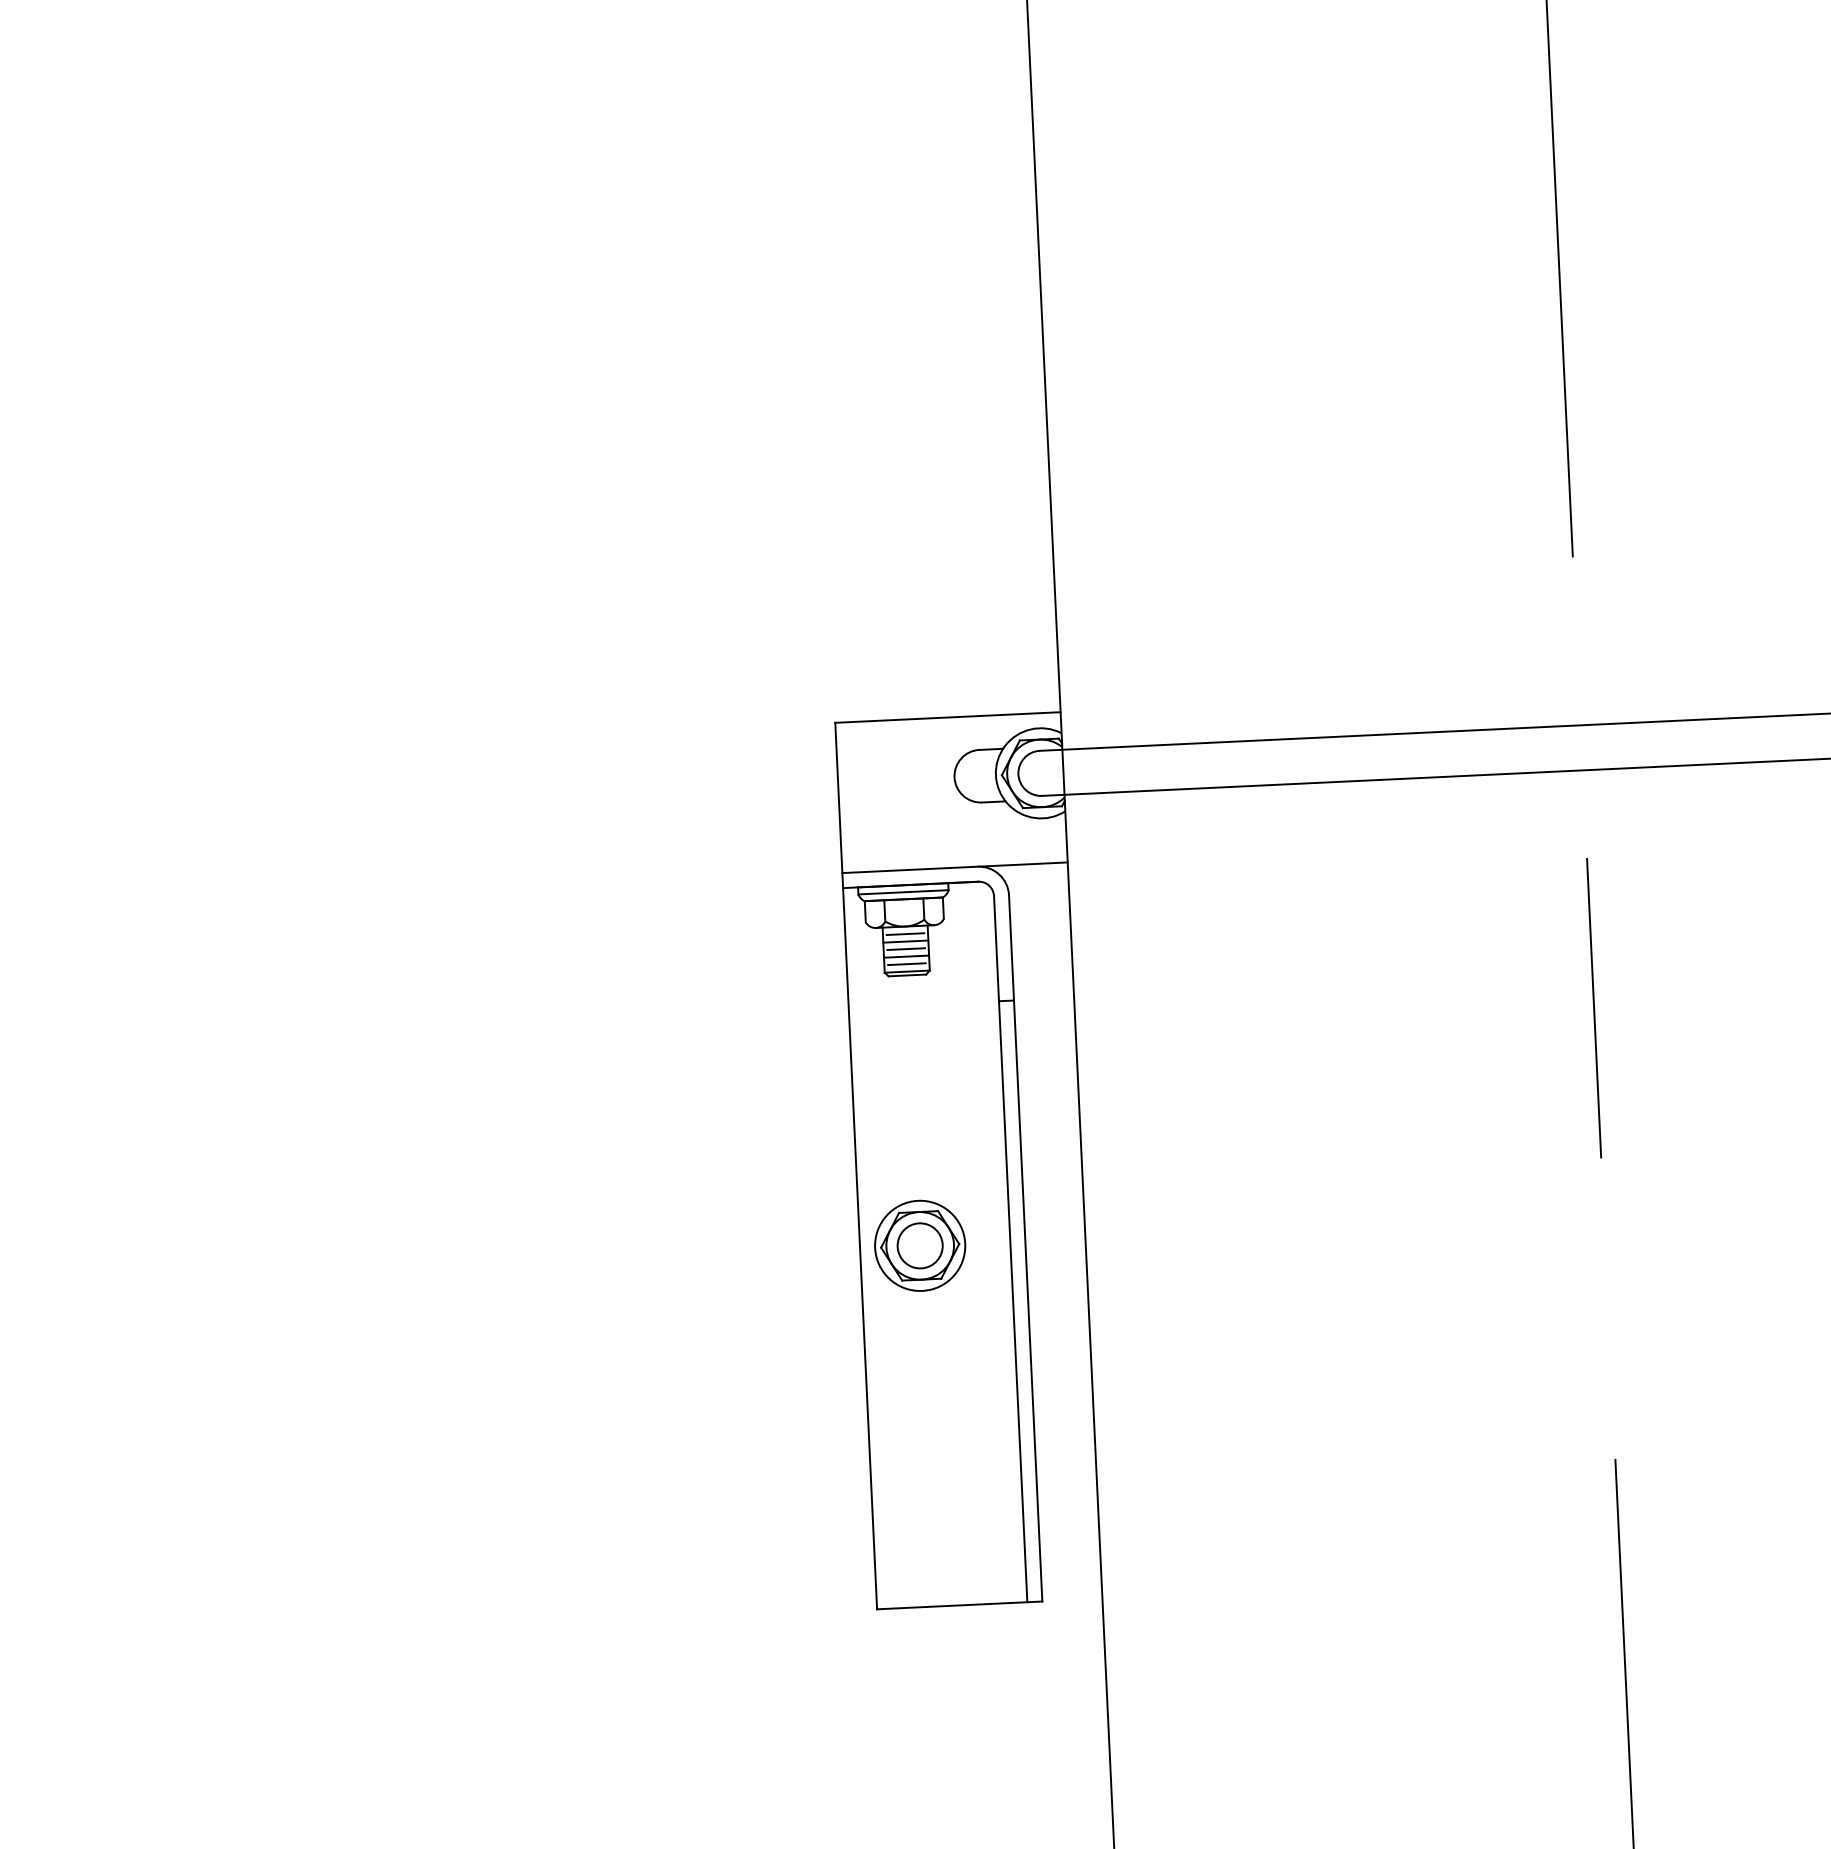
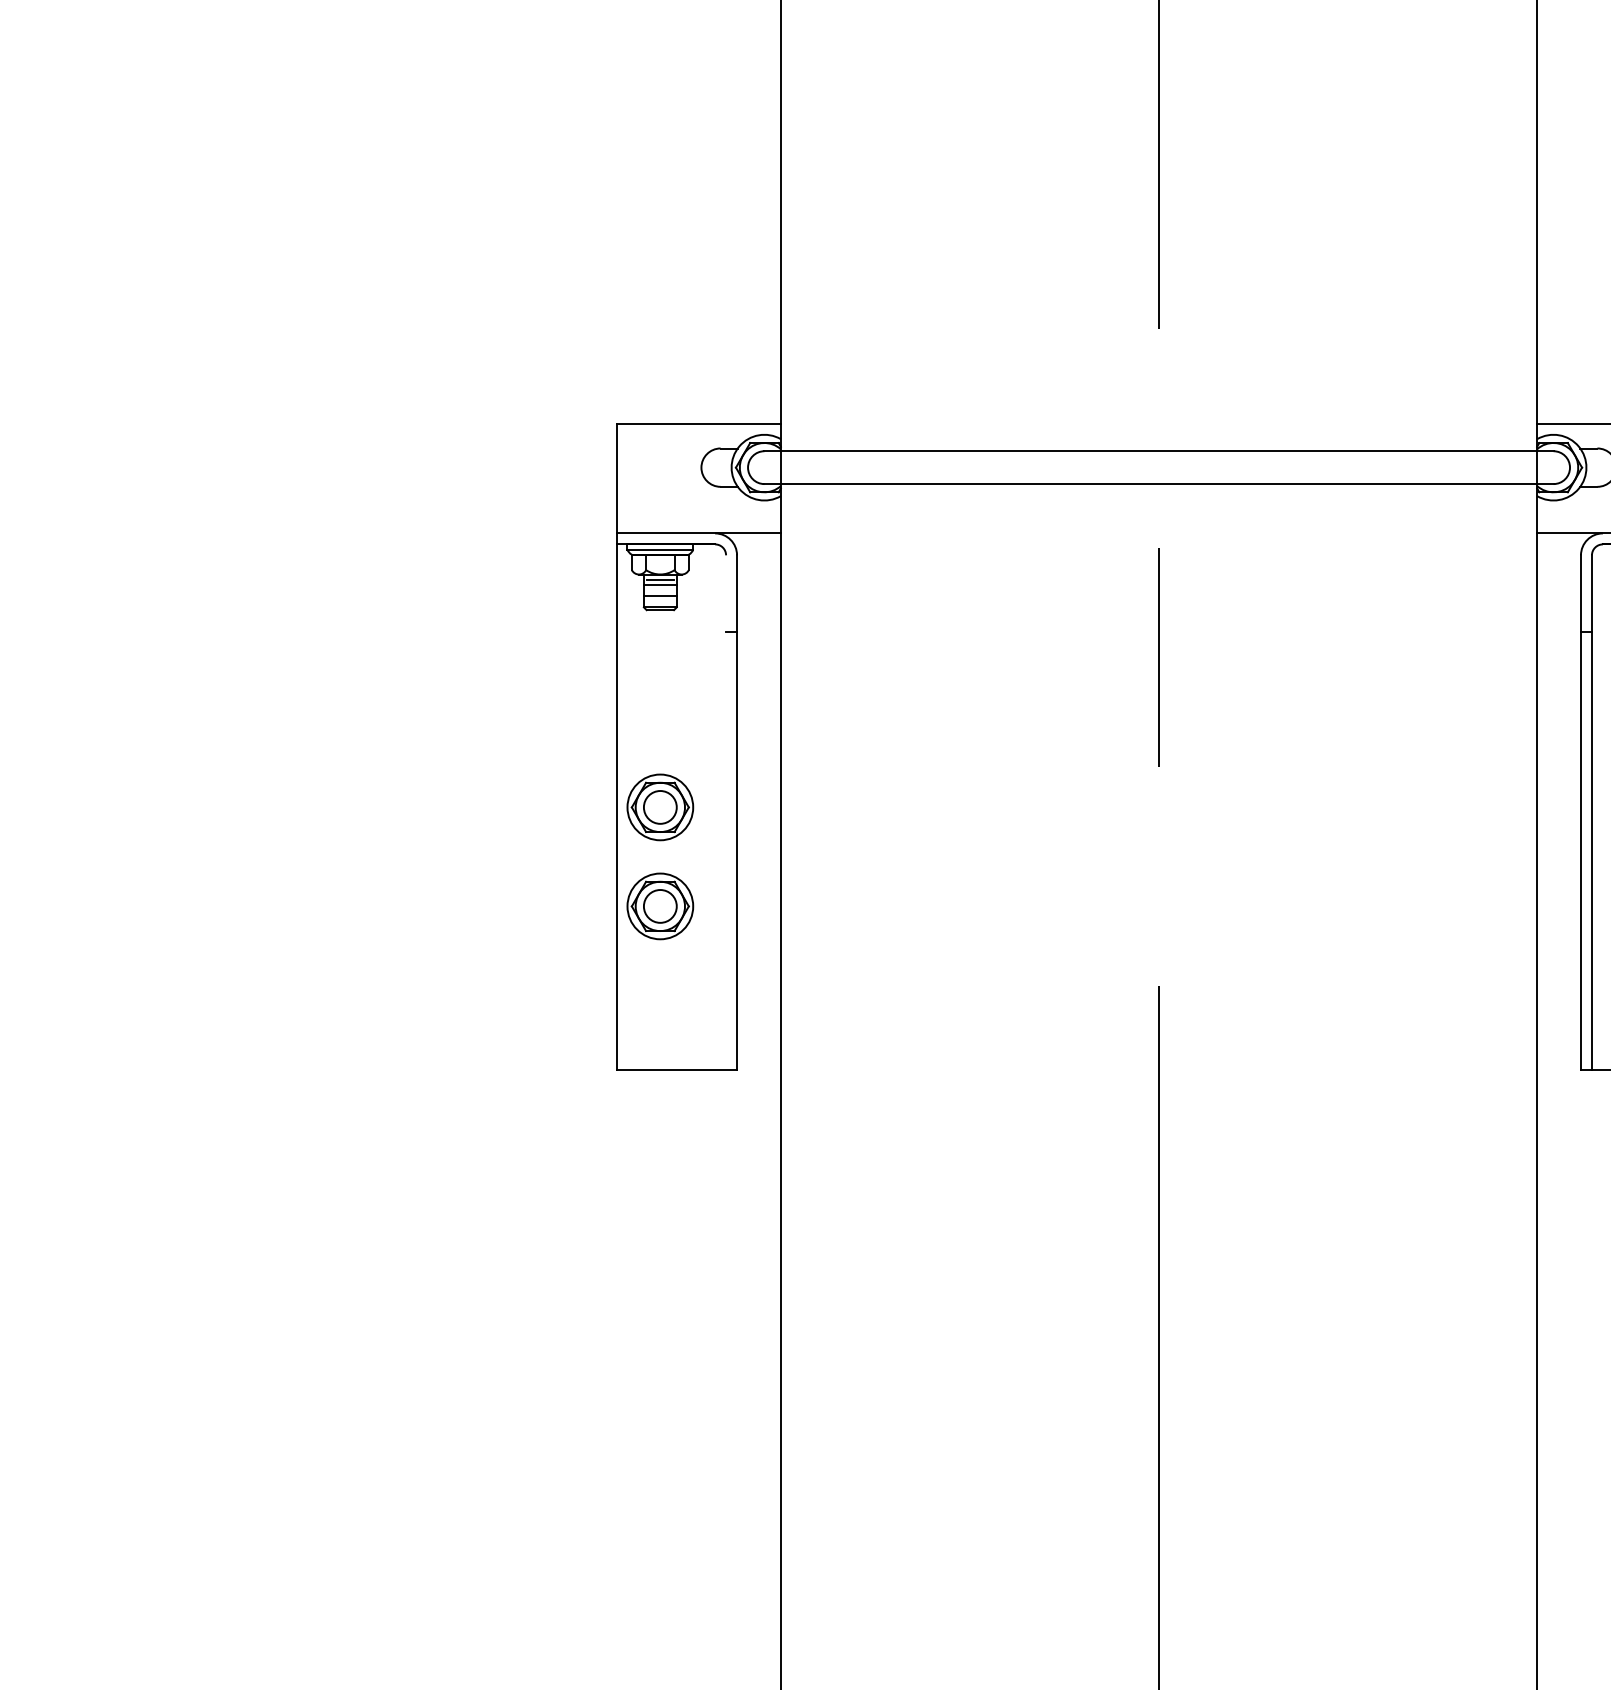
line: (906, 948) -> (660, 590), removed
line: (907, 963) -> (660, 601), removed
line: (1011, 1248) -> (726, 812), removed
part: (926, 1381) -> (660, 906), added

